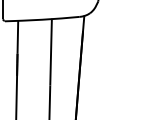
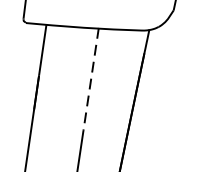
line: (51, 52) -> (91, 80), solid -> dashed

